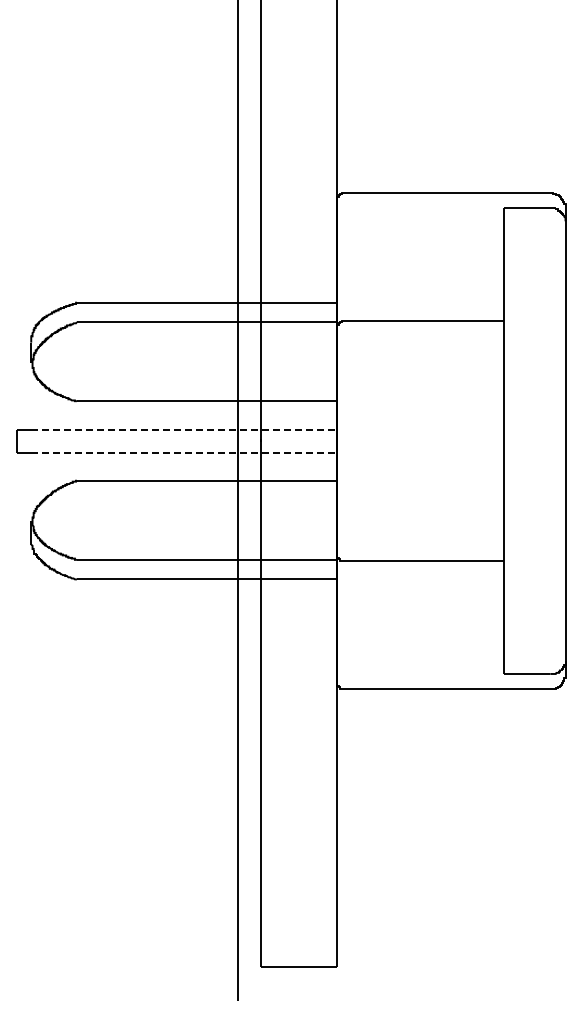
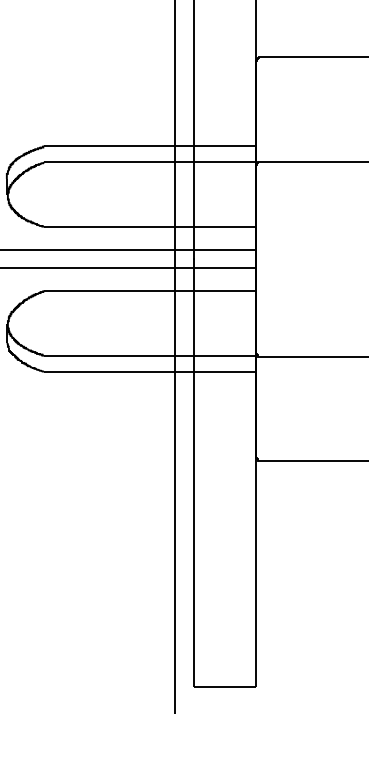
line: (184, 429) -> (131, 249), dashed -> solid
line: (184, 452) -> (131, 268), dashed -> solid

